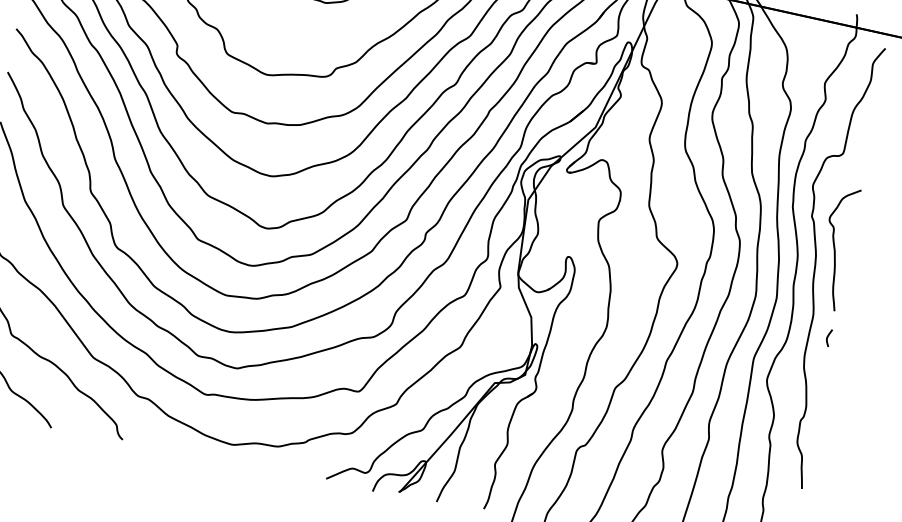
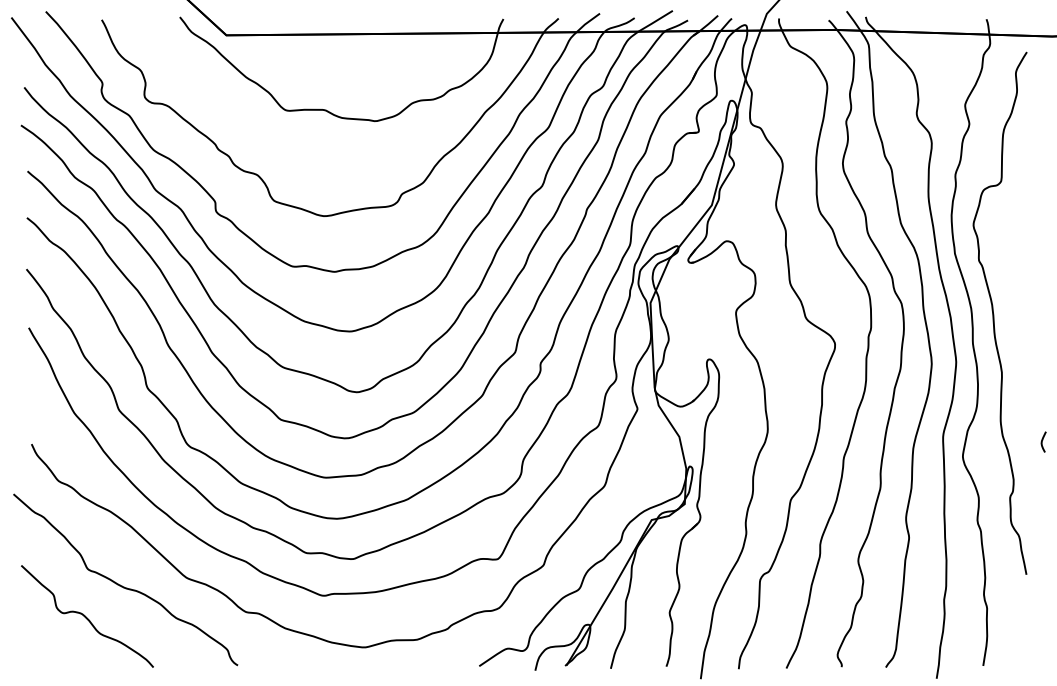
curve: (835, 247) -> (1012, 291), removed
curve: (828, 336) -> (1043, 440), moved

